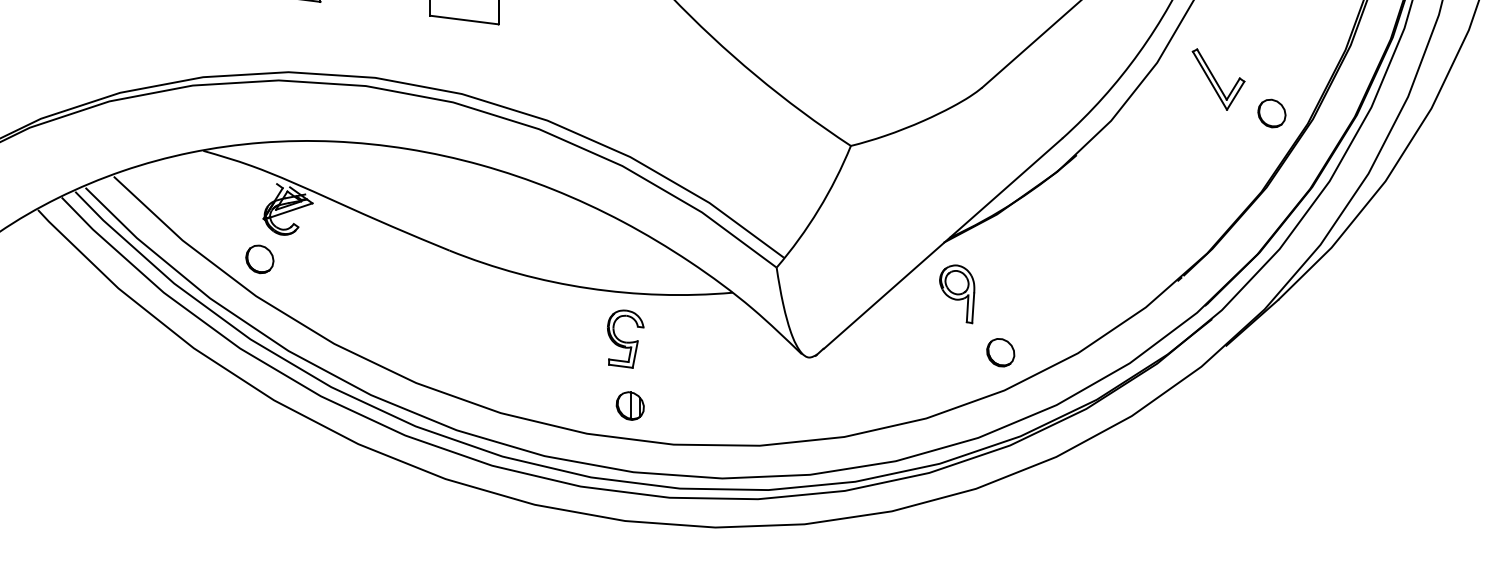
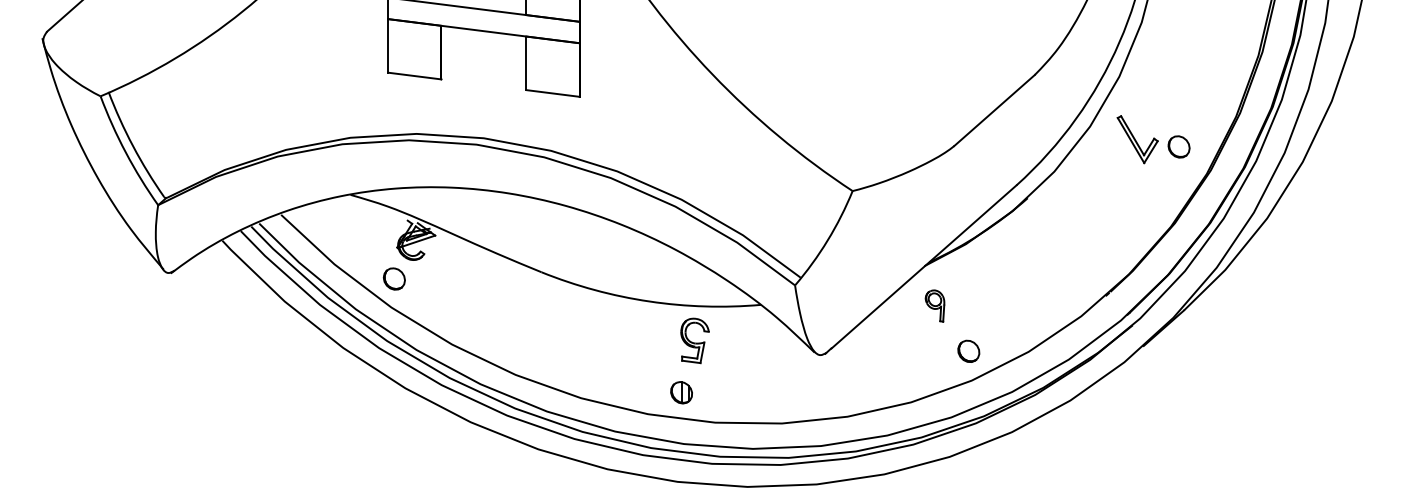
part: (1271, 112) -> (1178, 146), moved
part: (956, 293) -> (934, 305), size x0.7
part: (625, 338) -> (694, 340), moved

